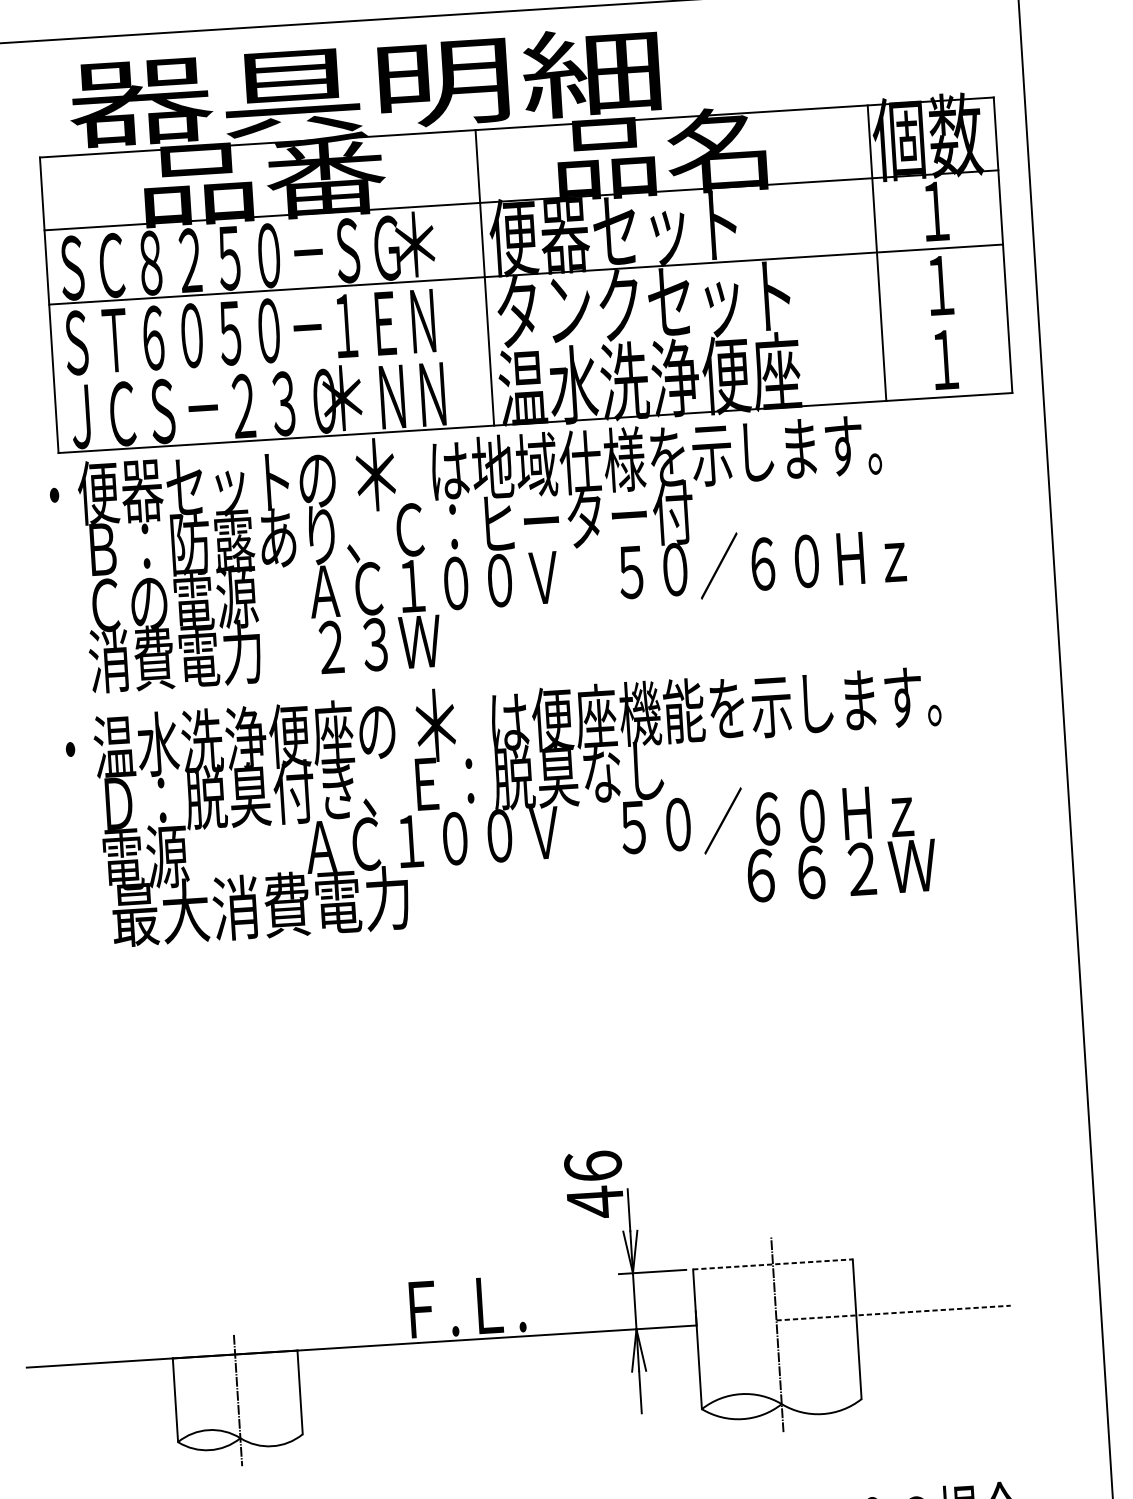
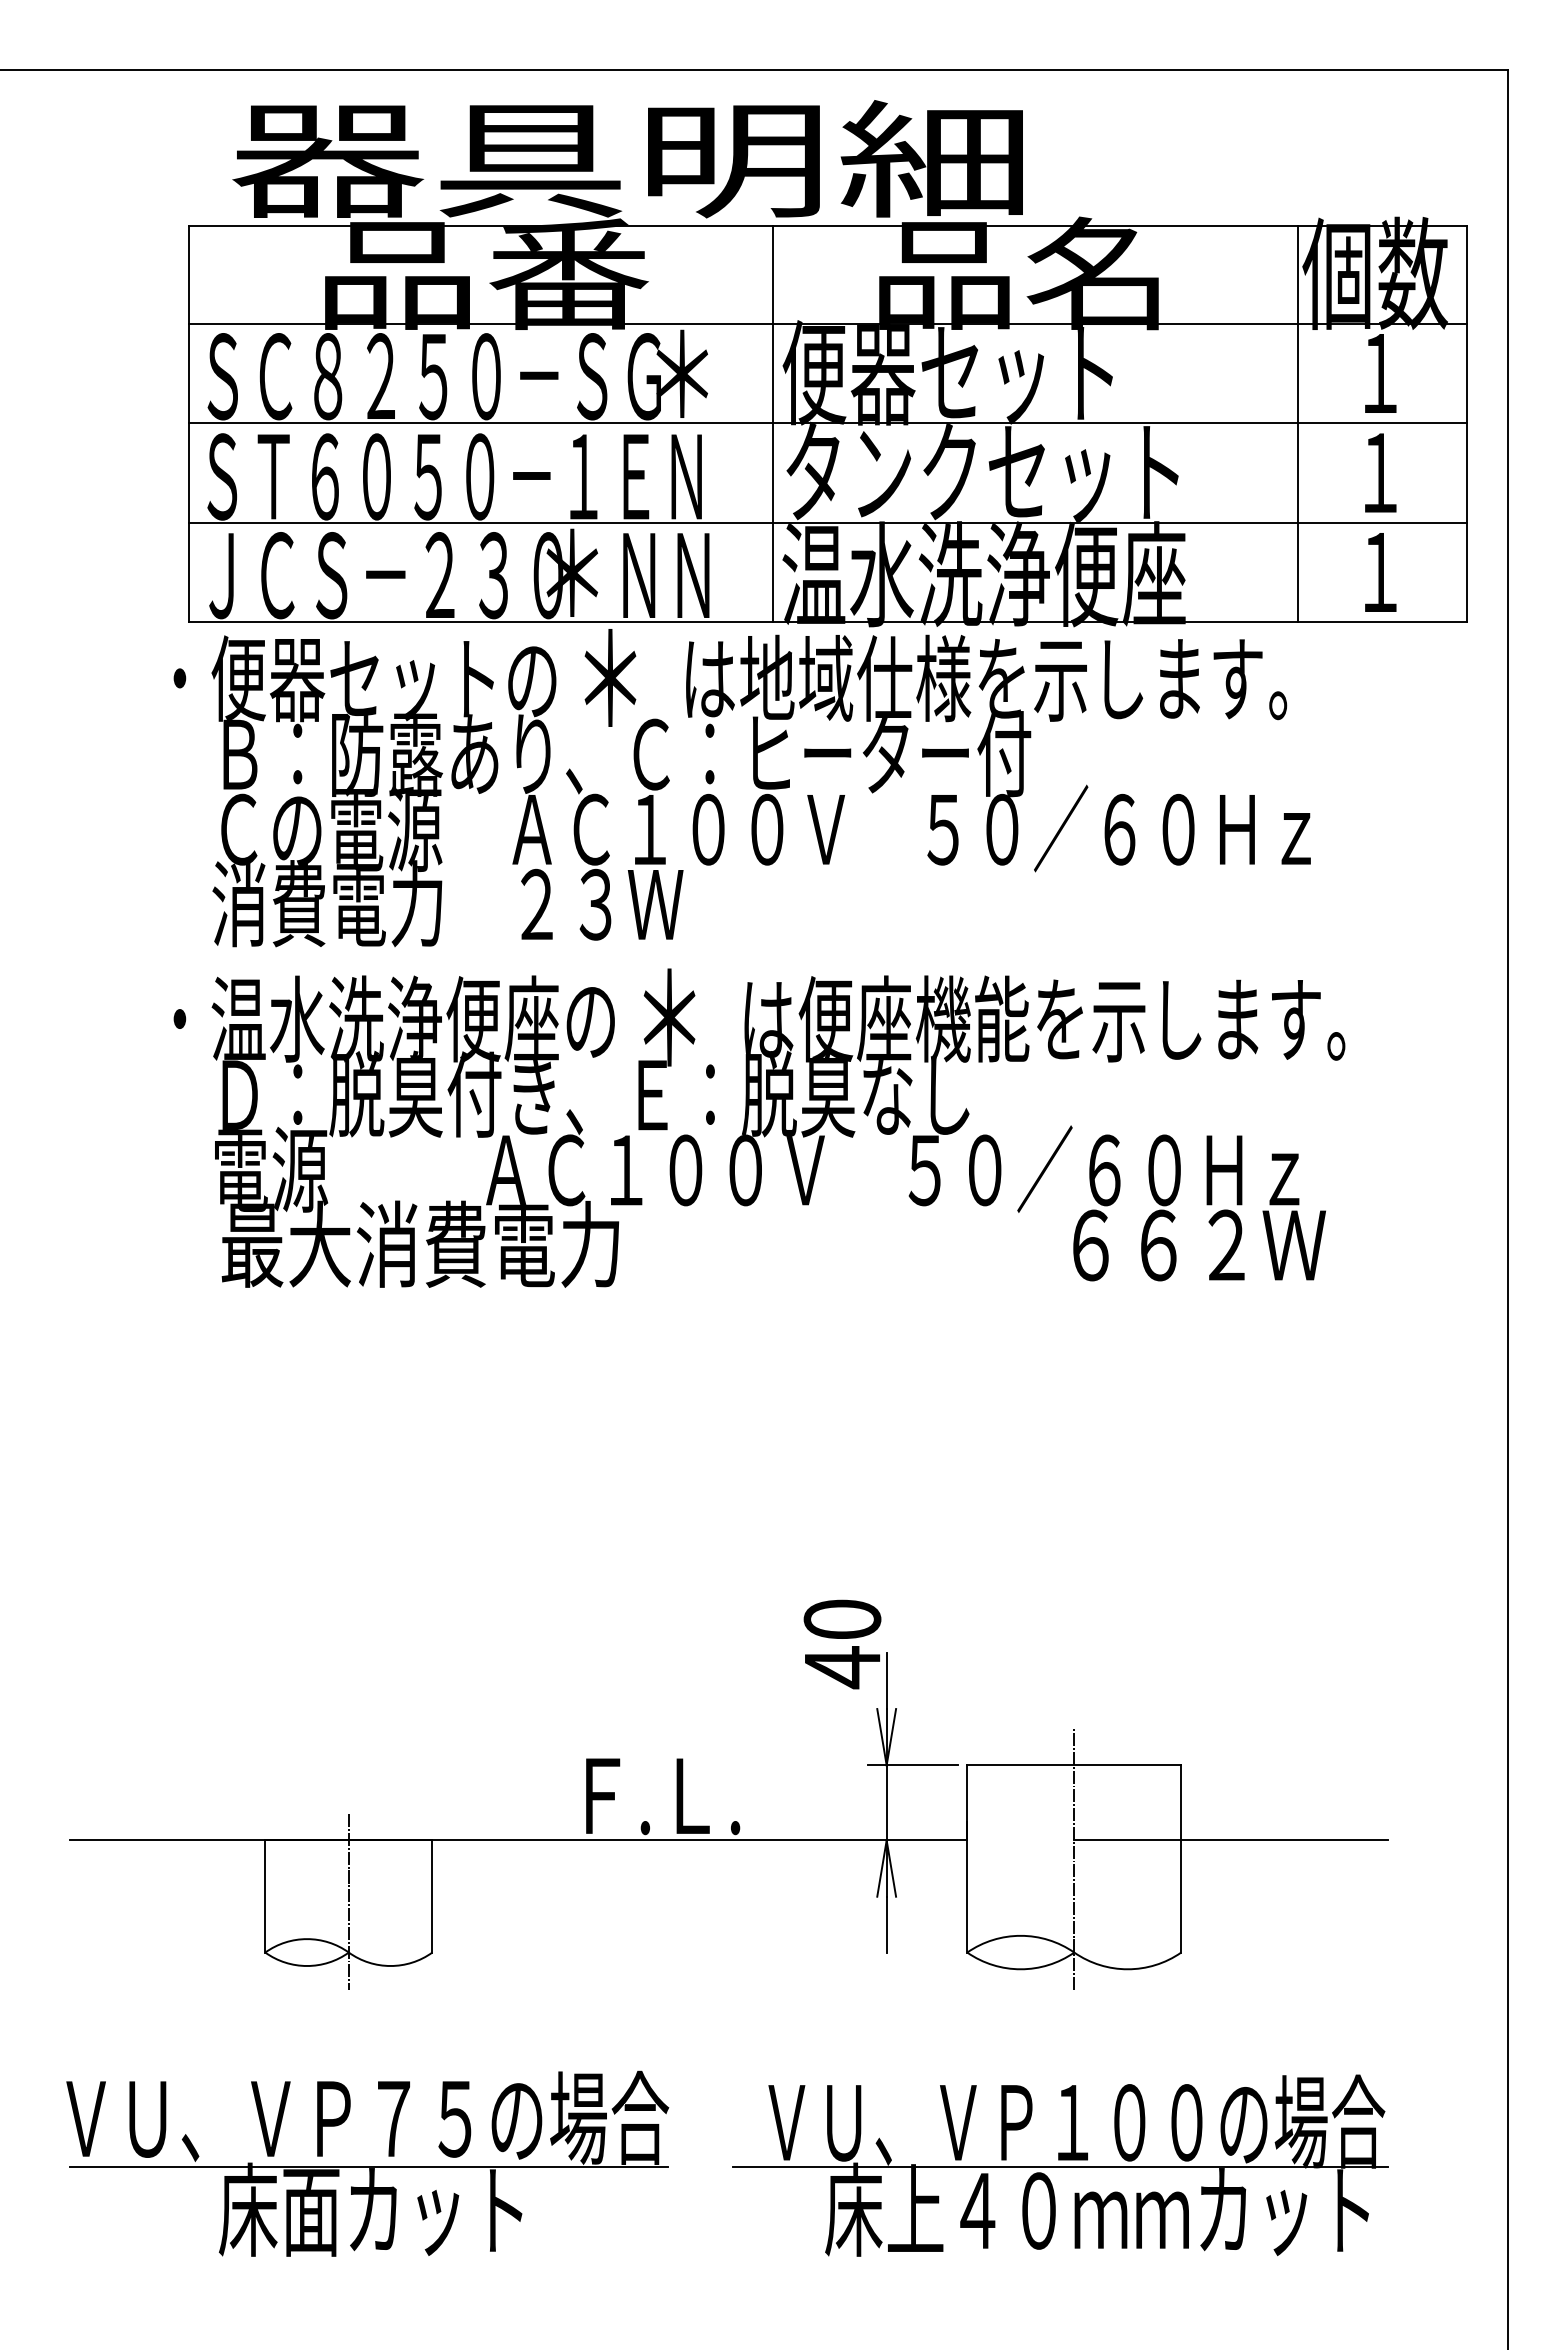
line: (530, 348) -> (827, 522), added
text: (593, 1165) -> (842, 1618), 46 -> 40
line: (773, 1264) -> (1074, 1765), dashed -> solid
line: (893, 1313) -> (1231, 1840), dashed -> solid

